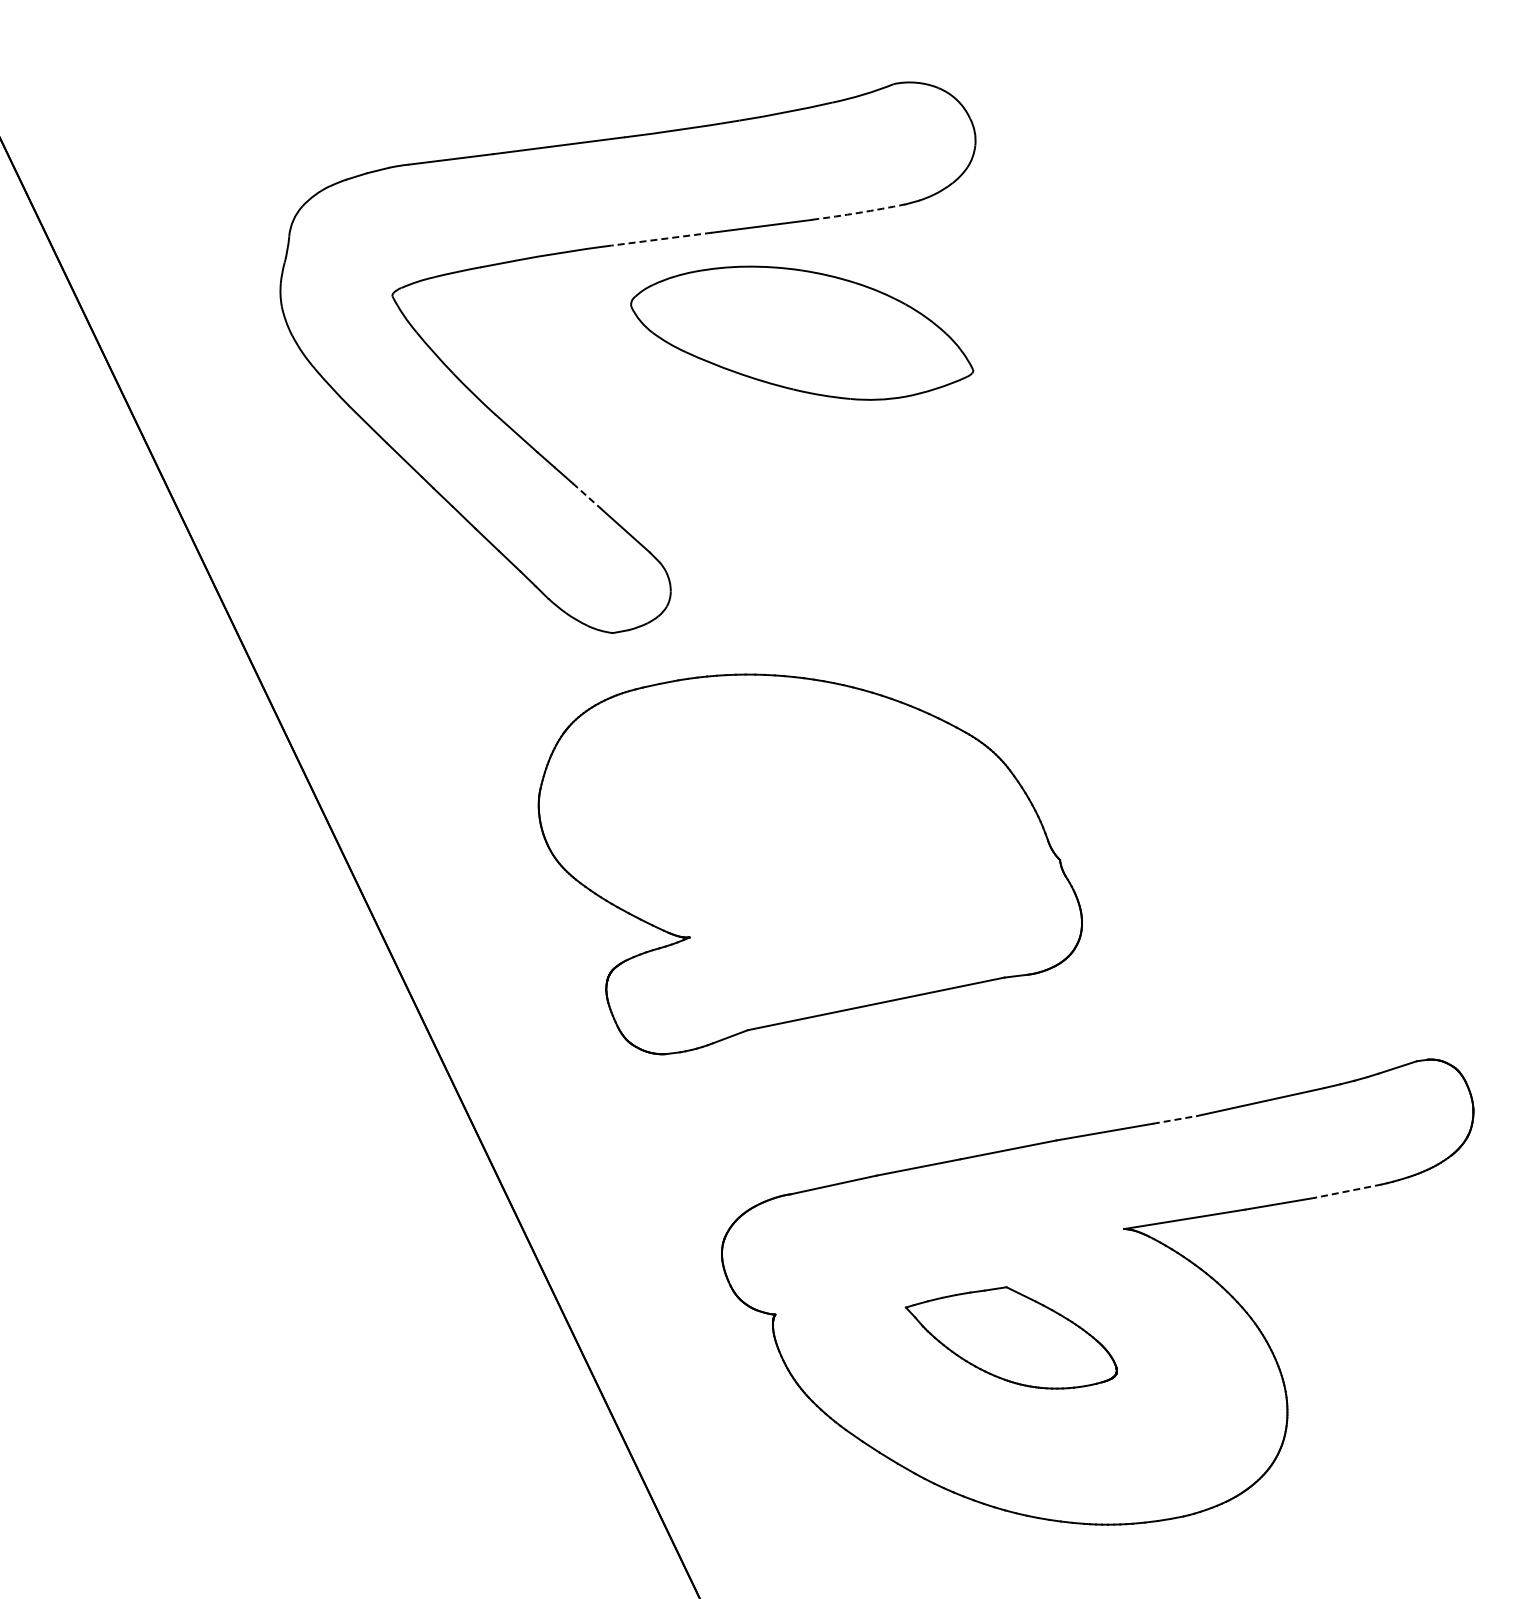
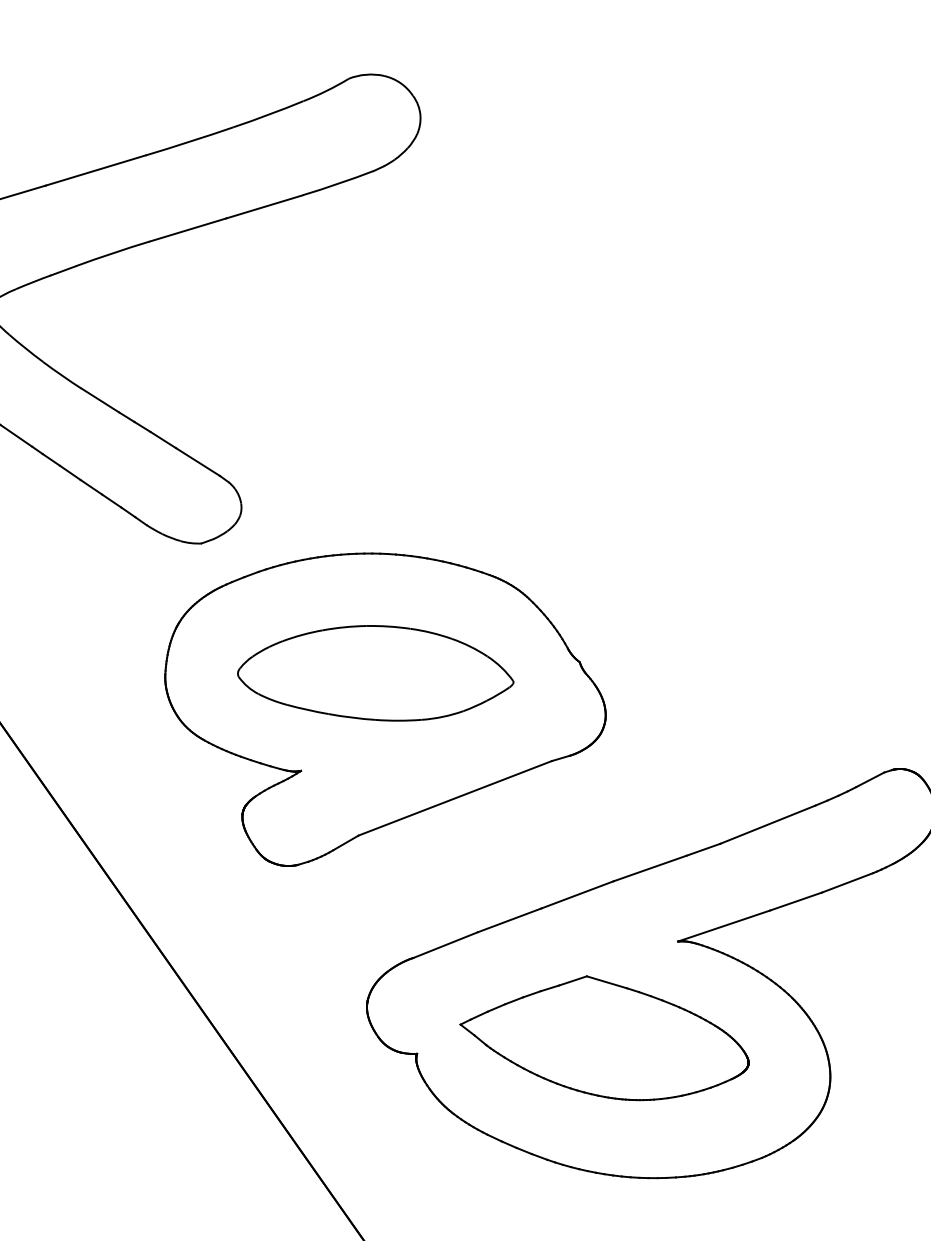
arc: (858, 212) -> (338, 183), dashed -> solid
line: (661, 239) -> (188, 230), dashed -> solid
part: (802, 332) -> (375, 674), moved
line: (587, 496) -> (163, 440), dashed -> solid
line: (1175, 1119) -> (703, 849), dashed -> solid
line: (1347, 1191) -> (847, 883), dashed -> solid
part: (1011, 1337) -> (604, 1040), size x1.67

